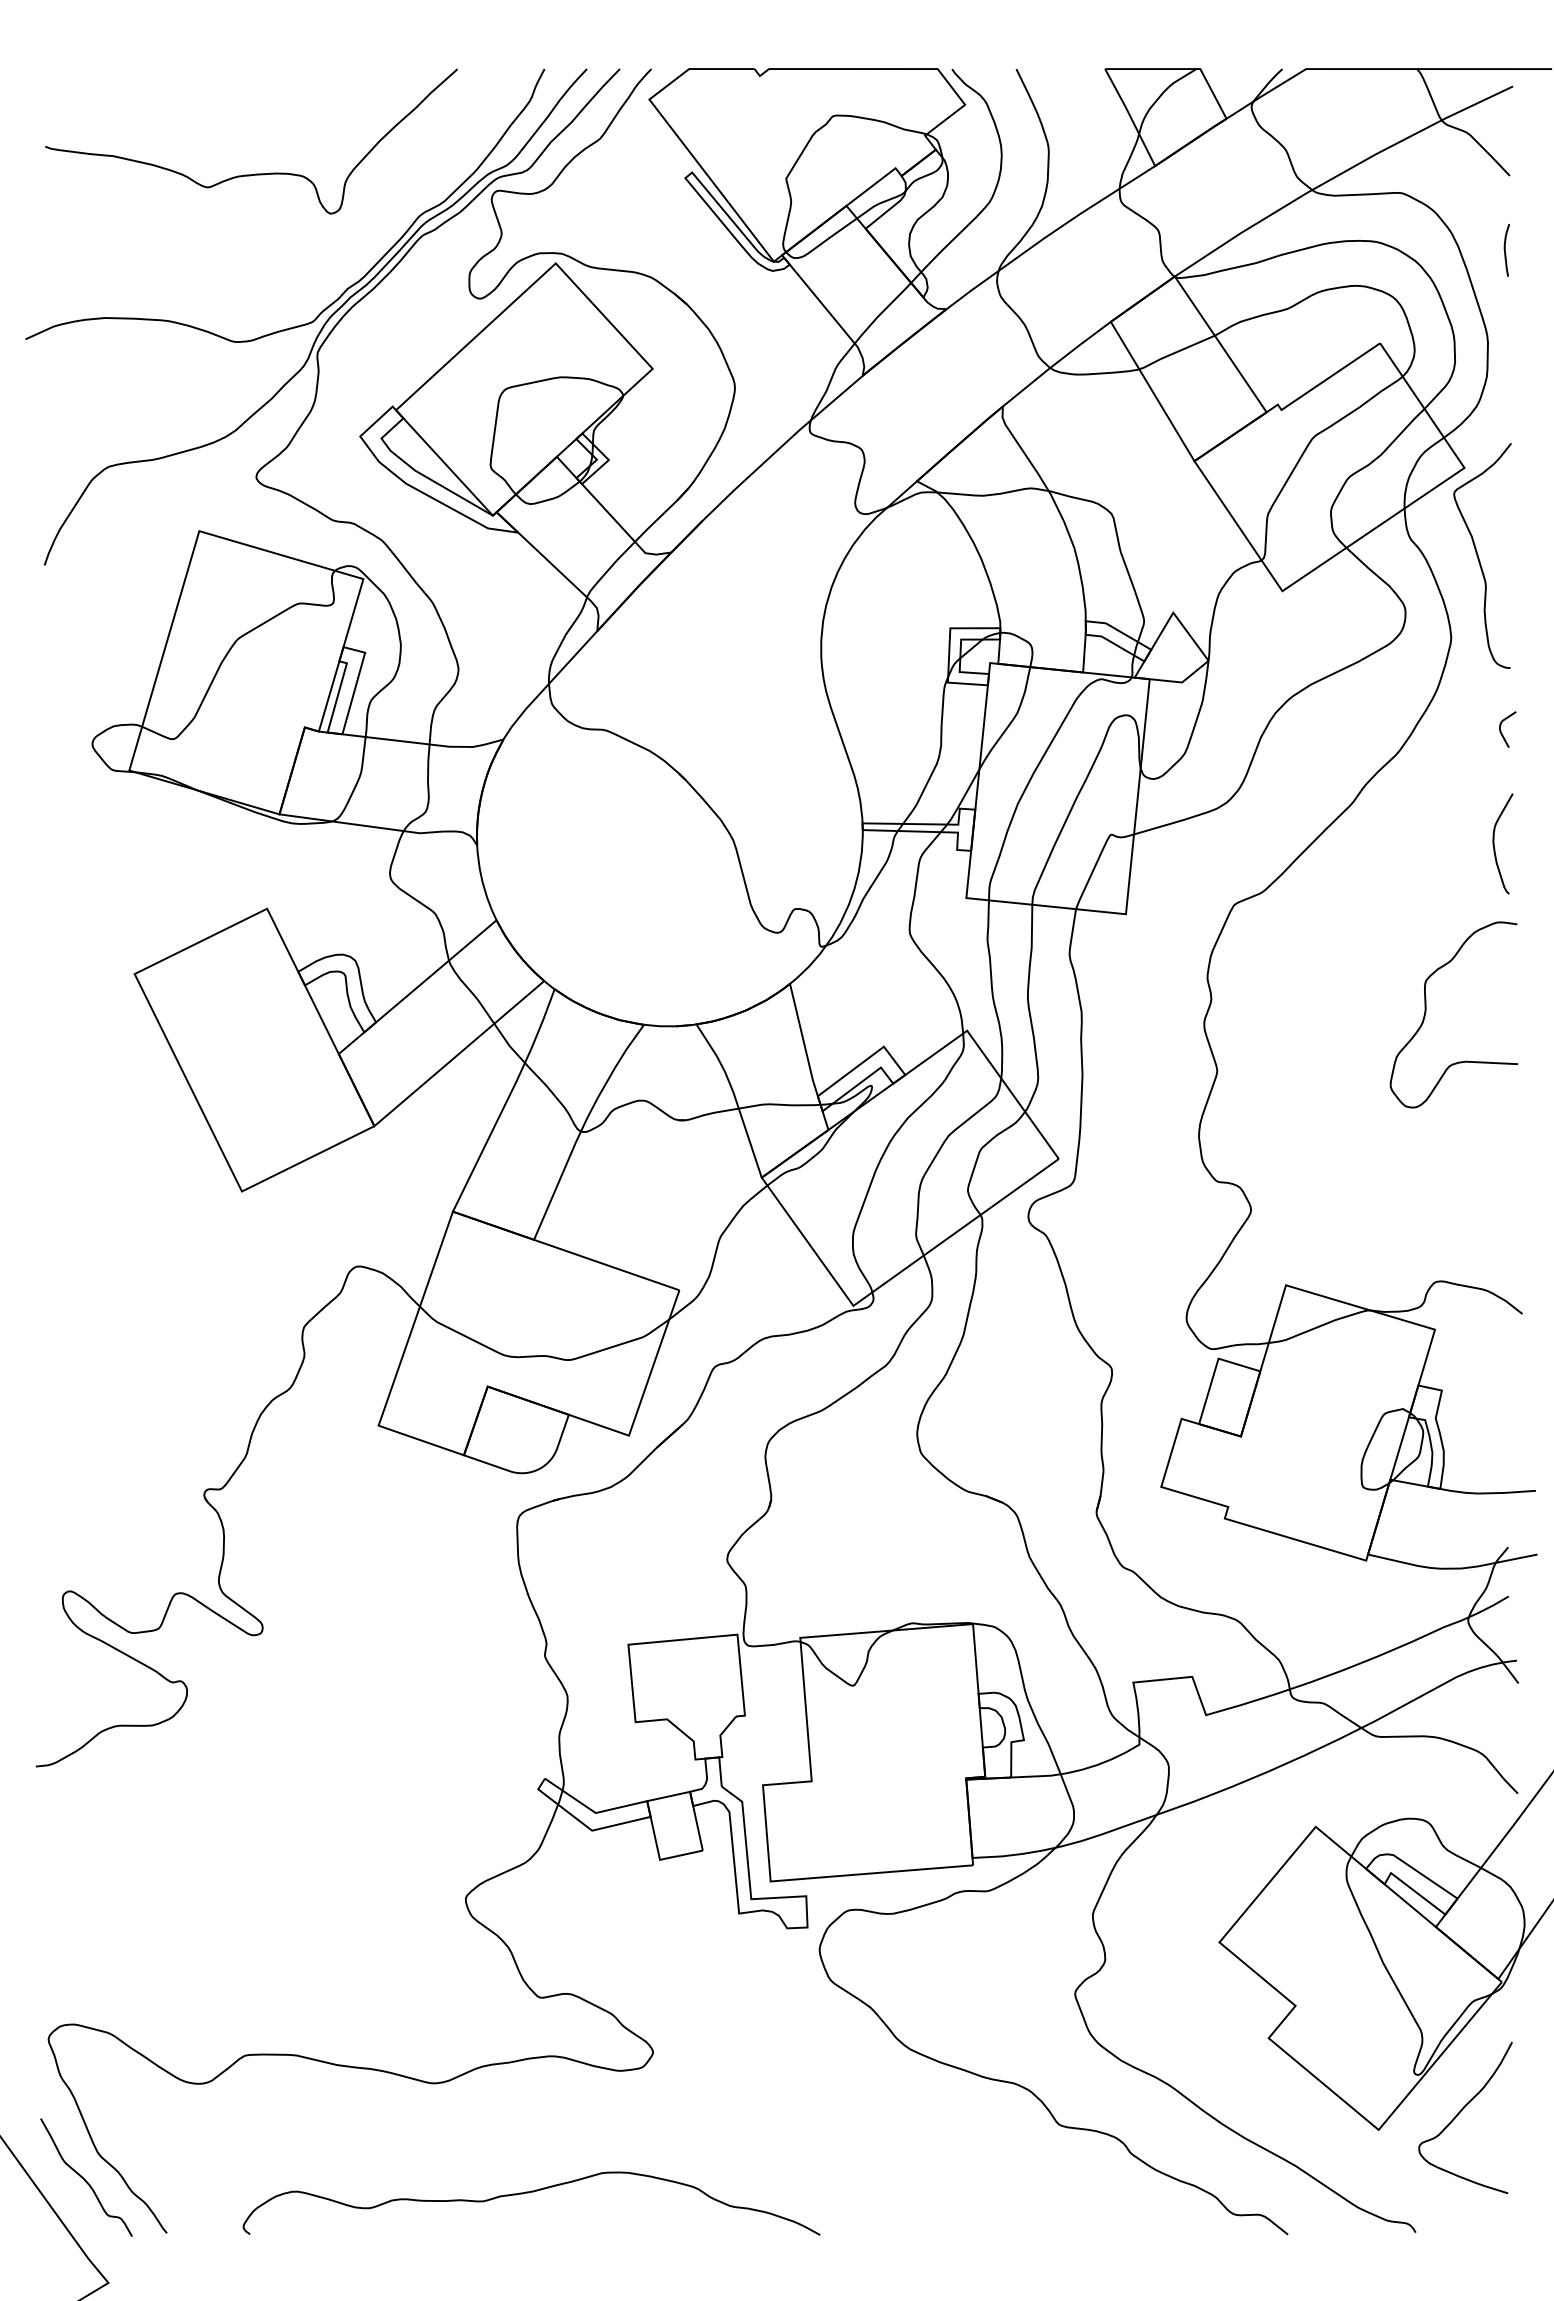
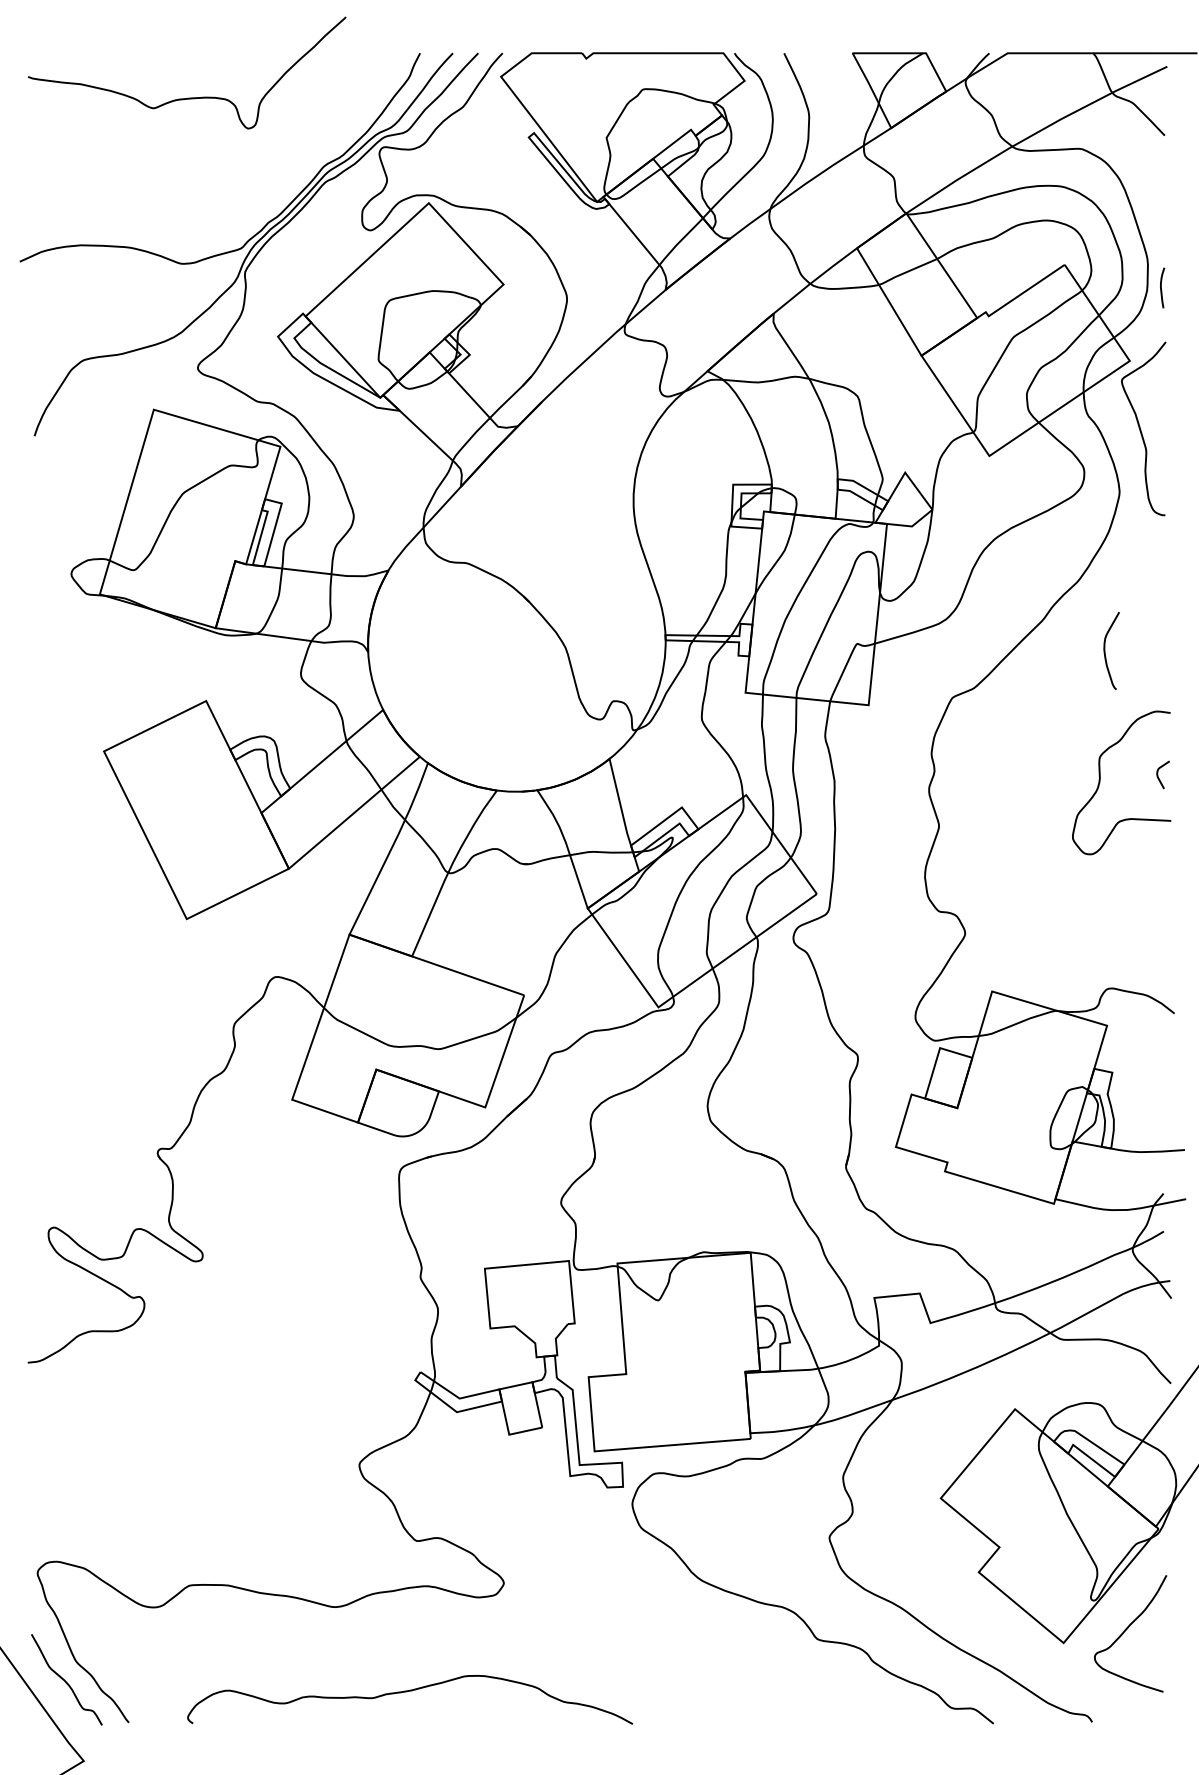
curve: (255, 173) -> (190, 97), moved
curve: (1505, 250) -> (1161, 288), moved
curve: (1501, 730) -> (1158, 775), moved
curve: (1494, 843) -> (1105, 650), moved

